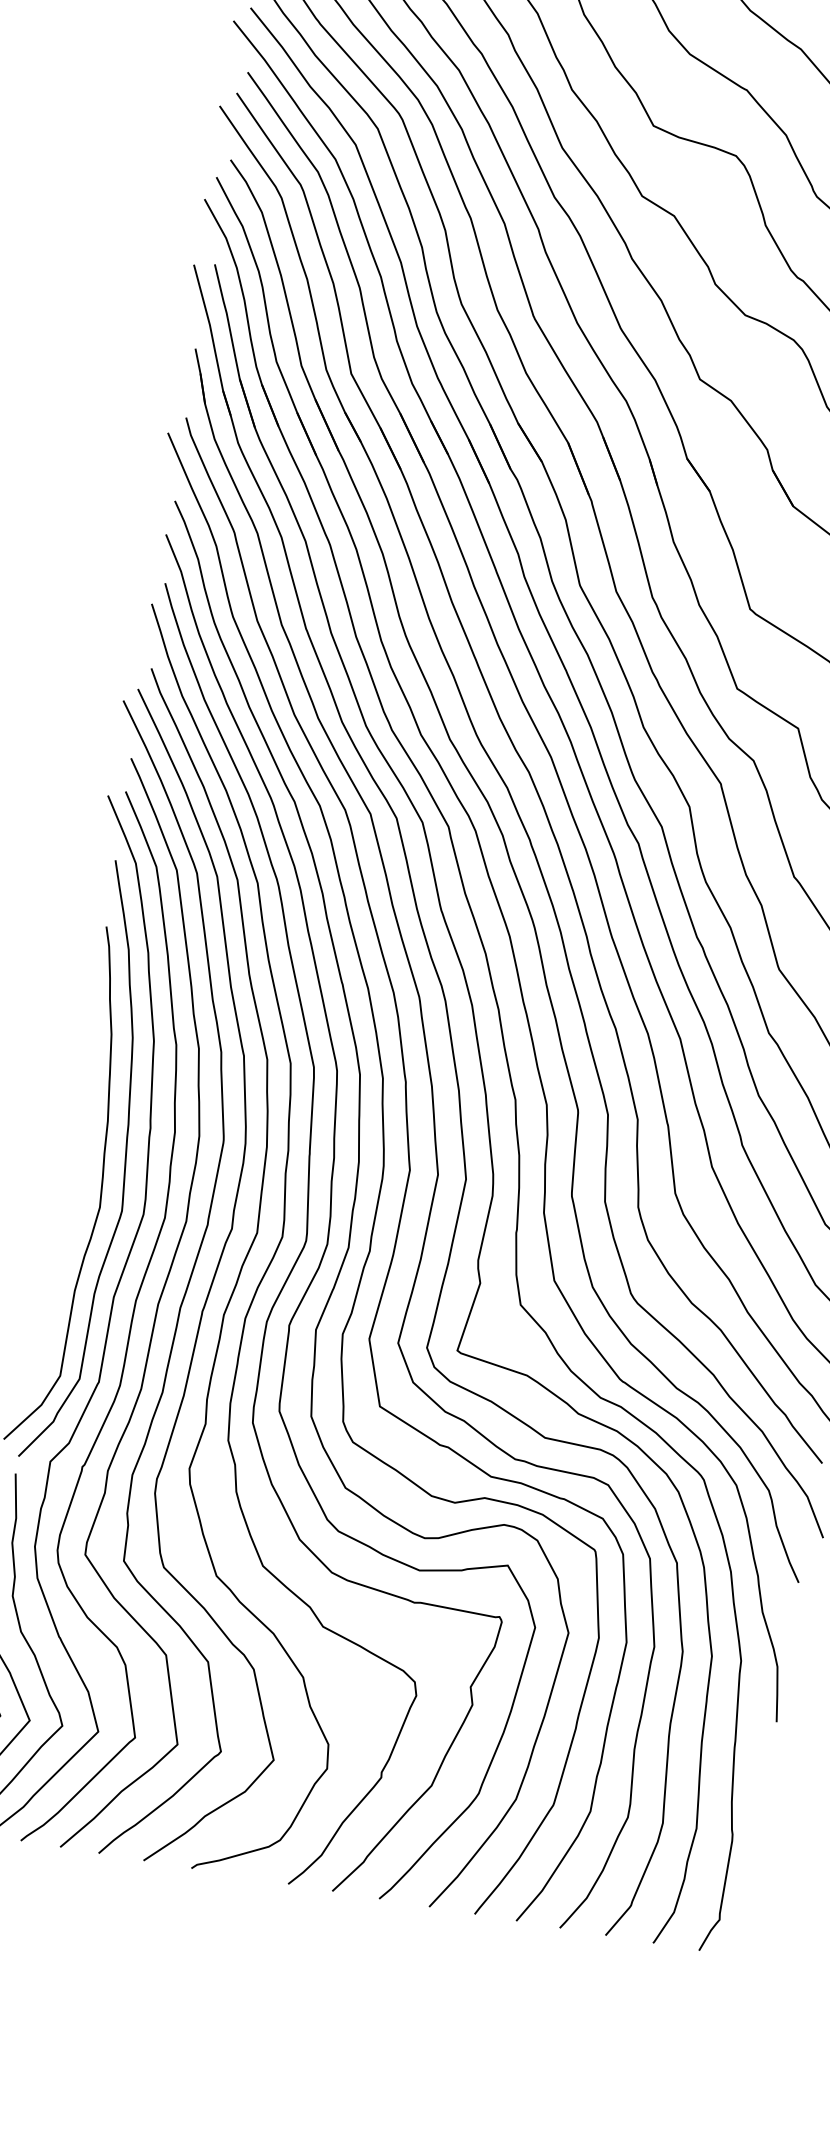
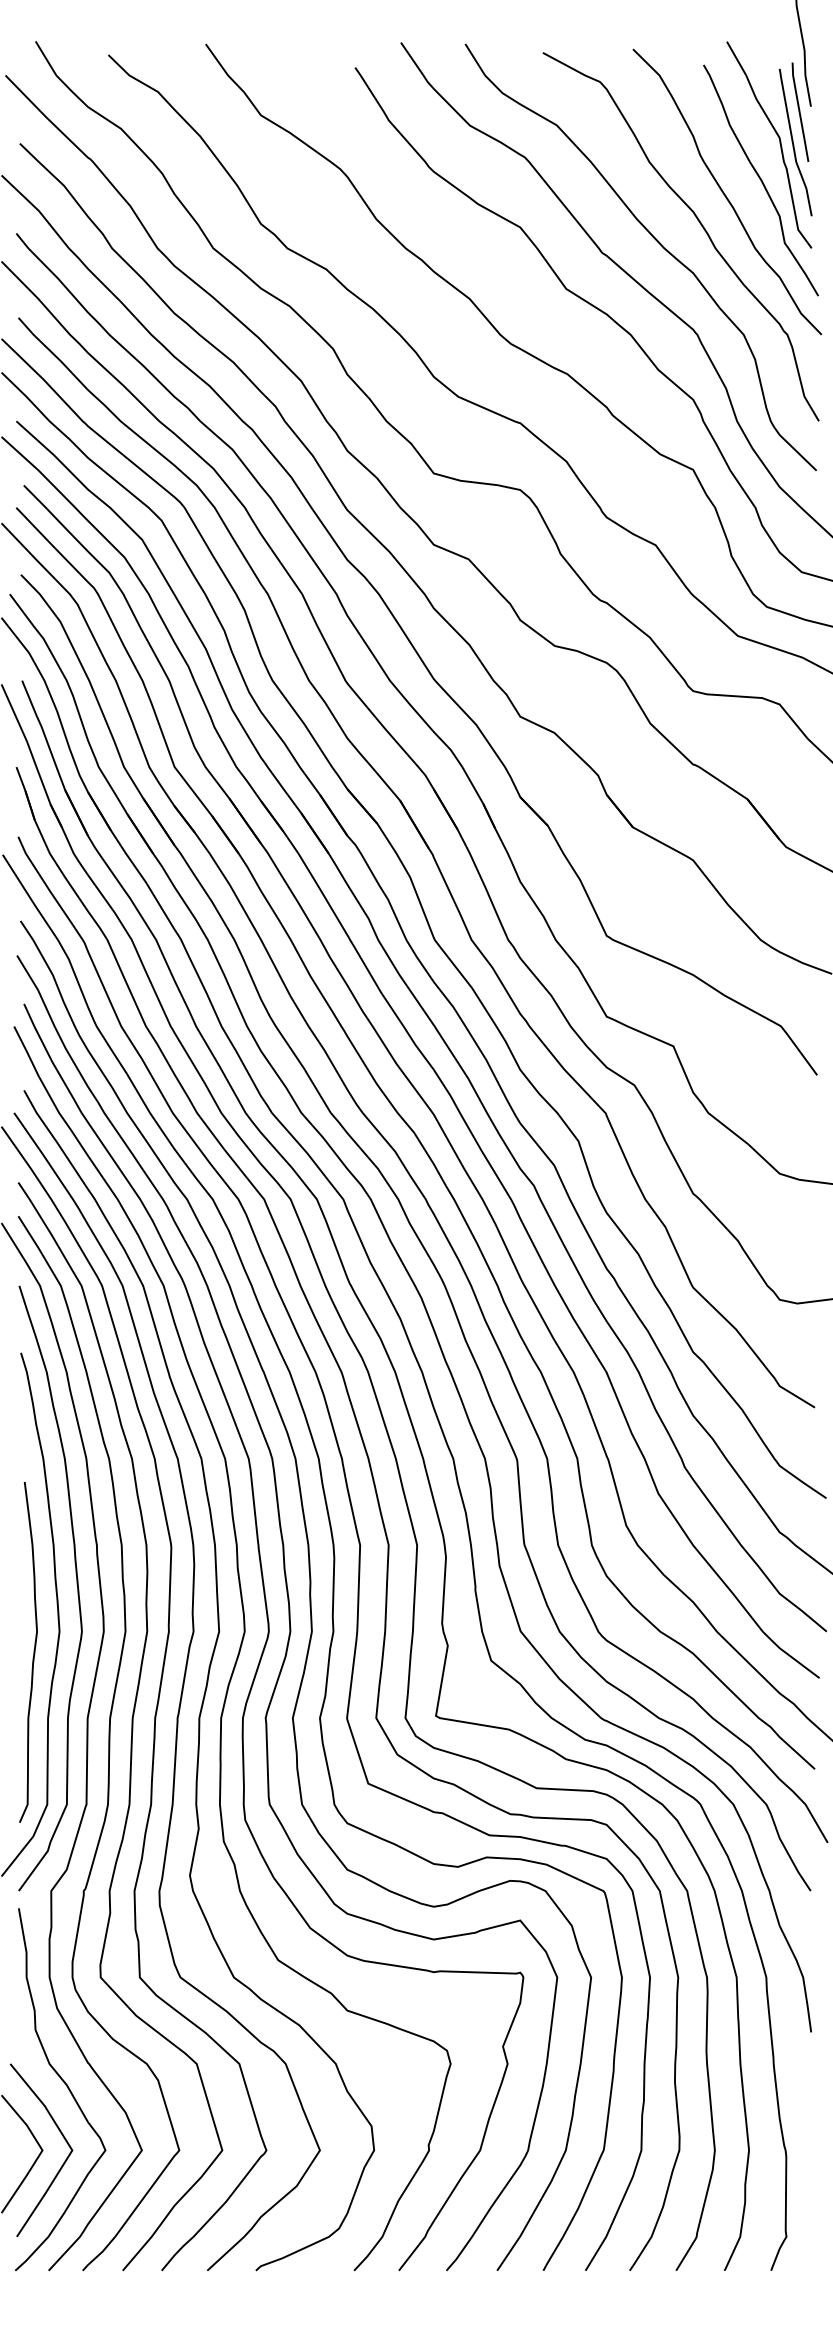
curve: (70, 1223) -> (33, 1652), added

